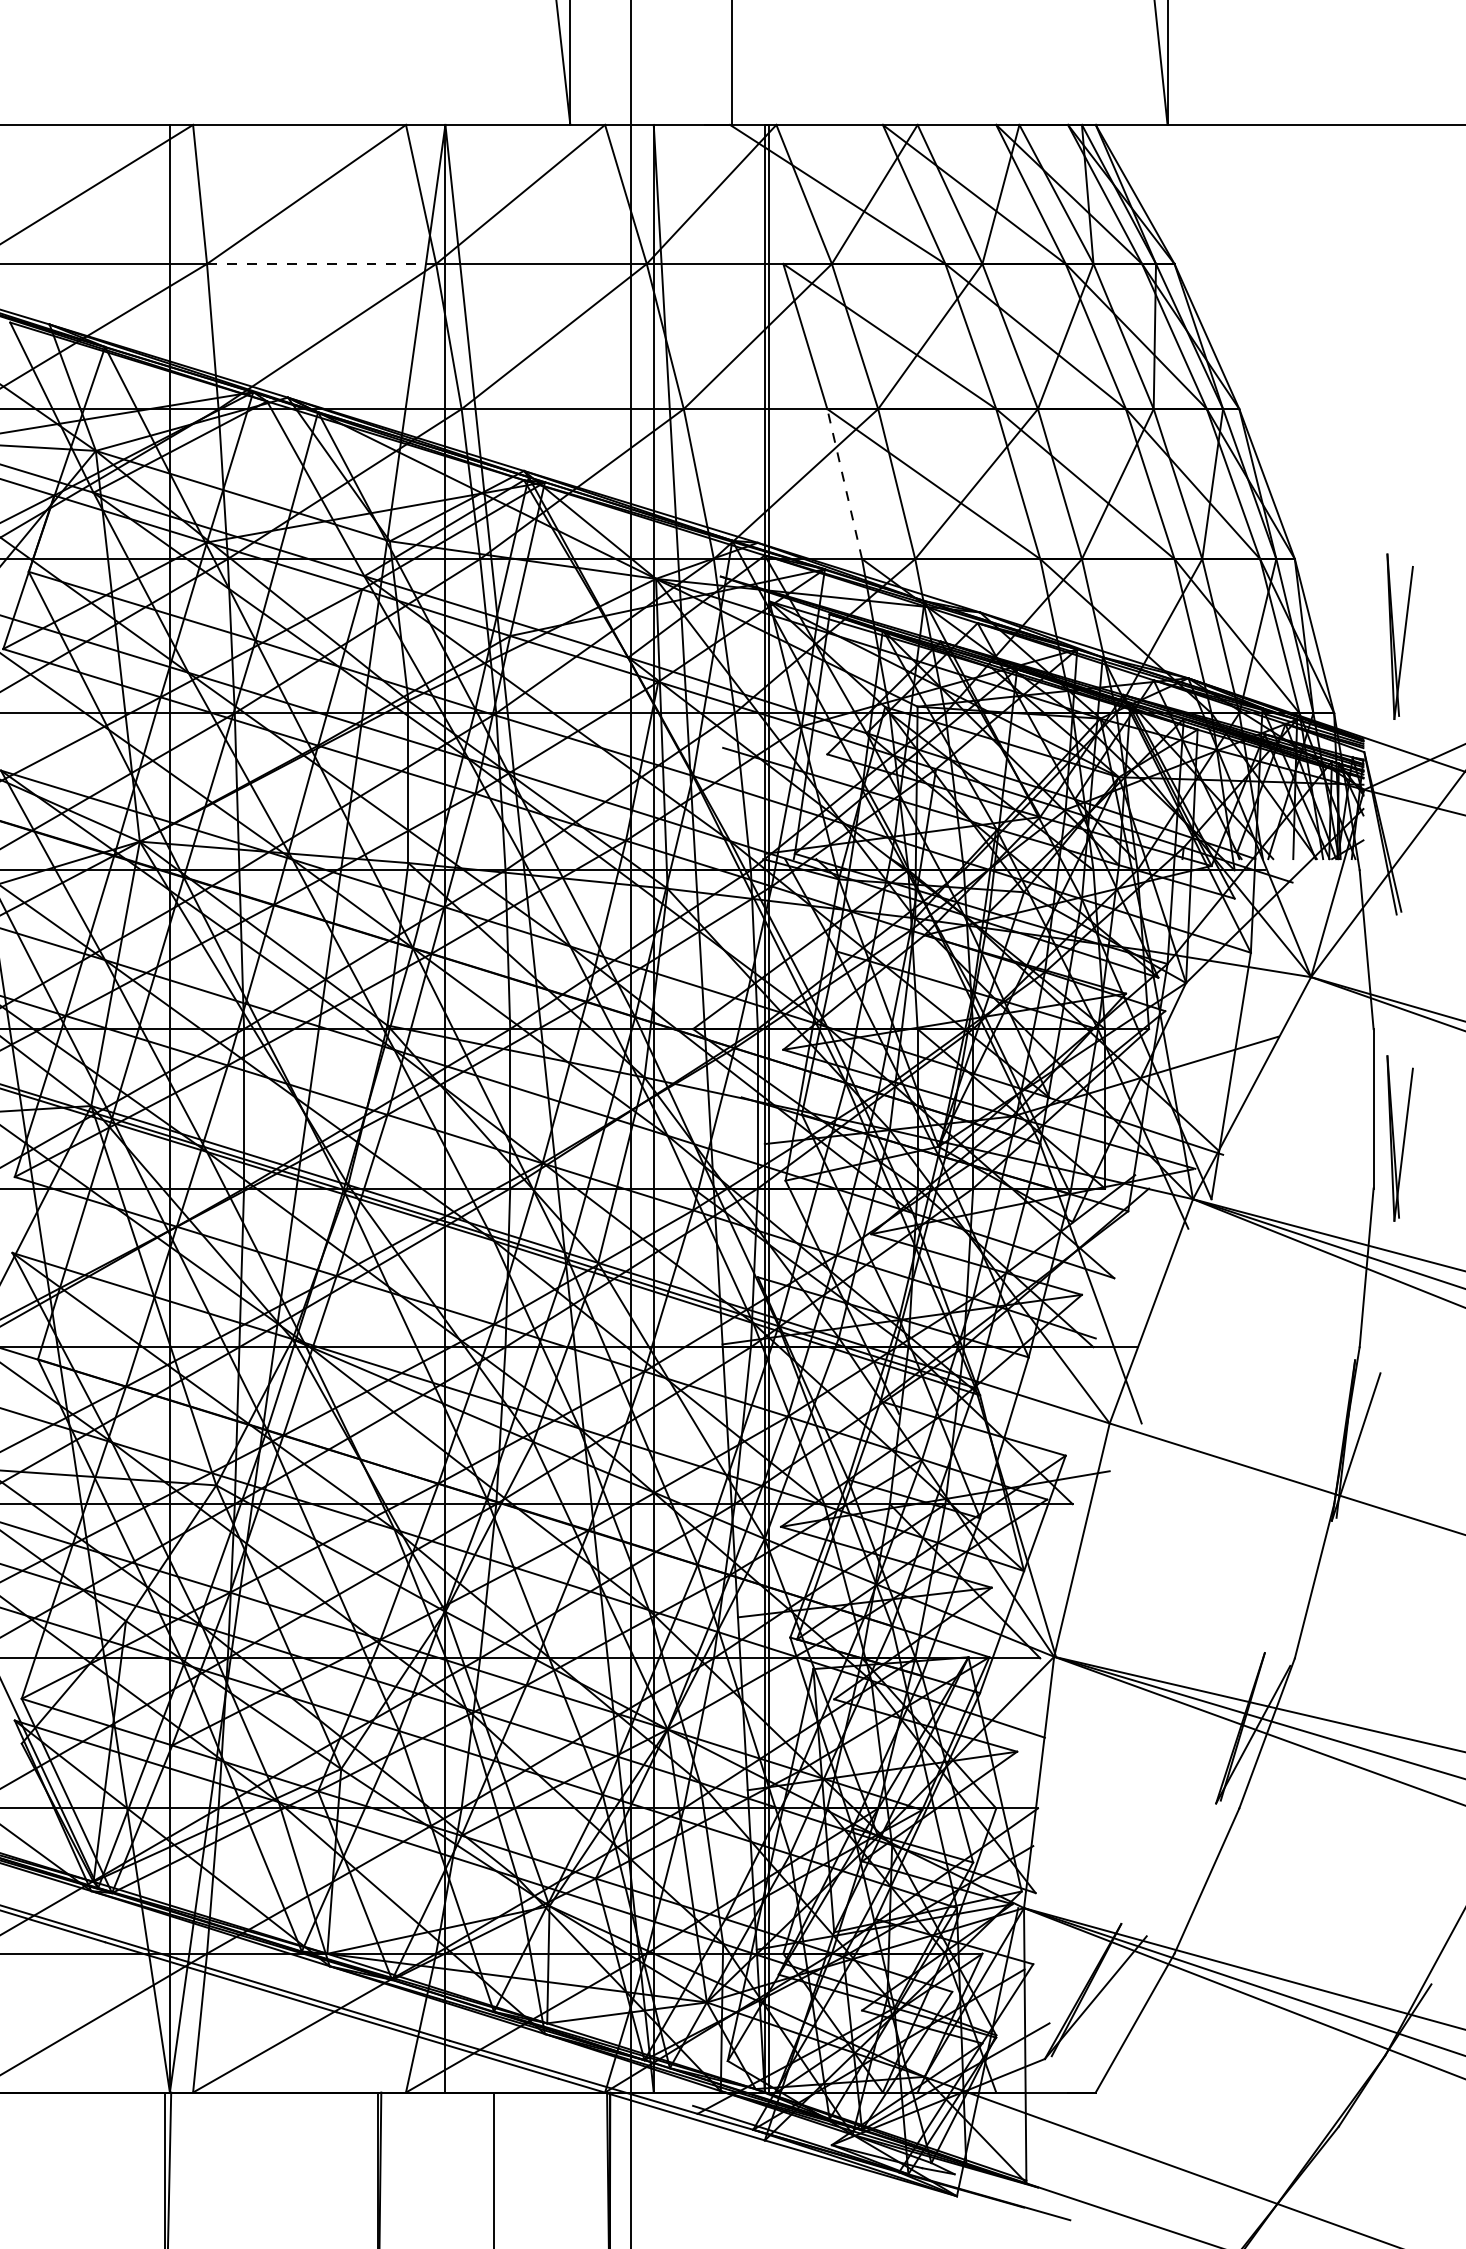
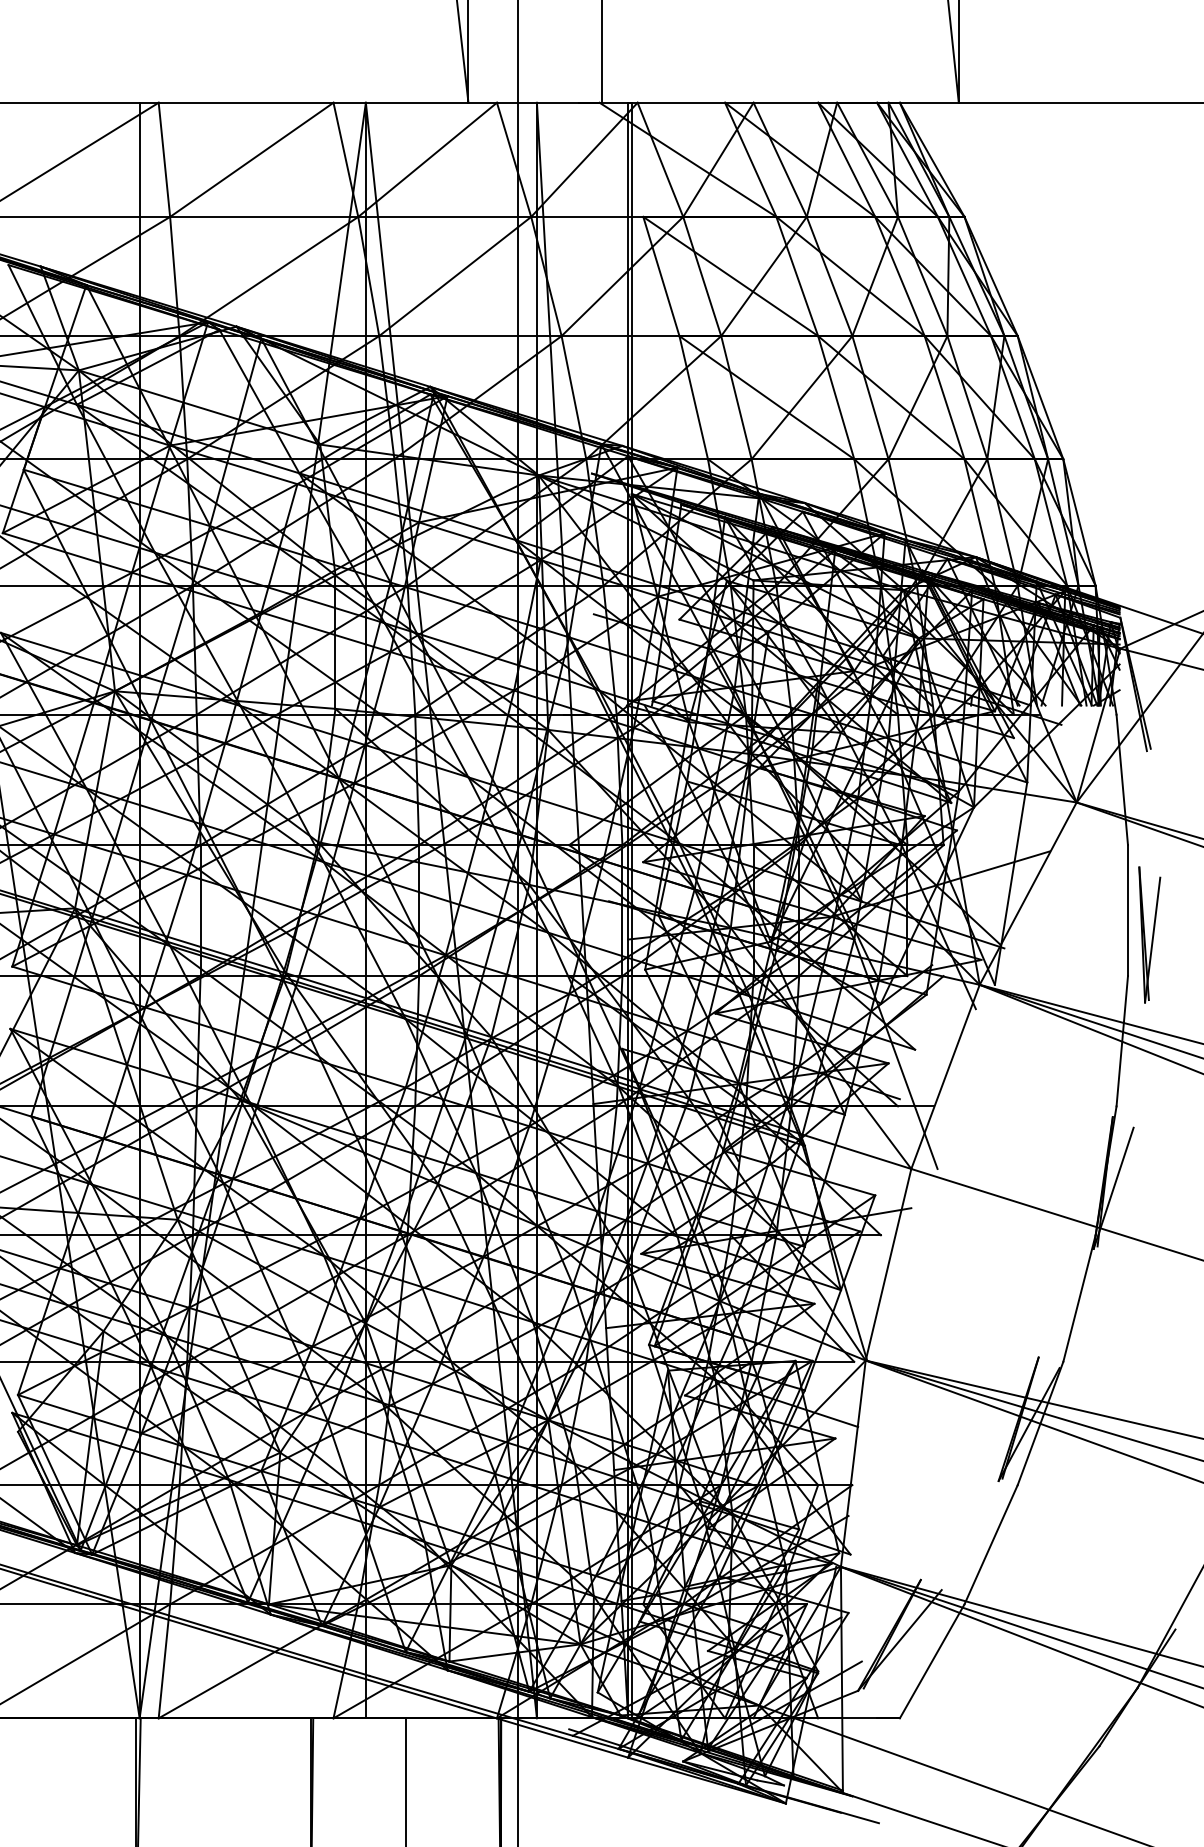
line: (320, 263) -> (263, 216), dashed -> solid
line: (844, 483) -> (693, 397), dashed -> solid
part: (1399, 636) -> (1149, 522), removed

